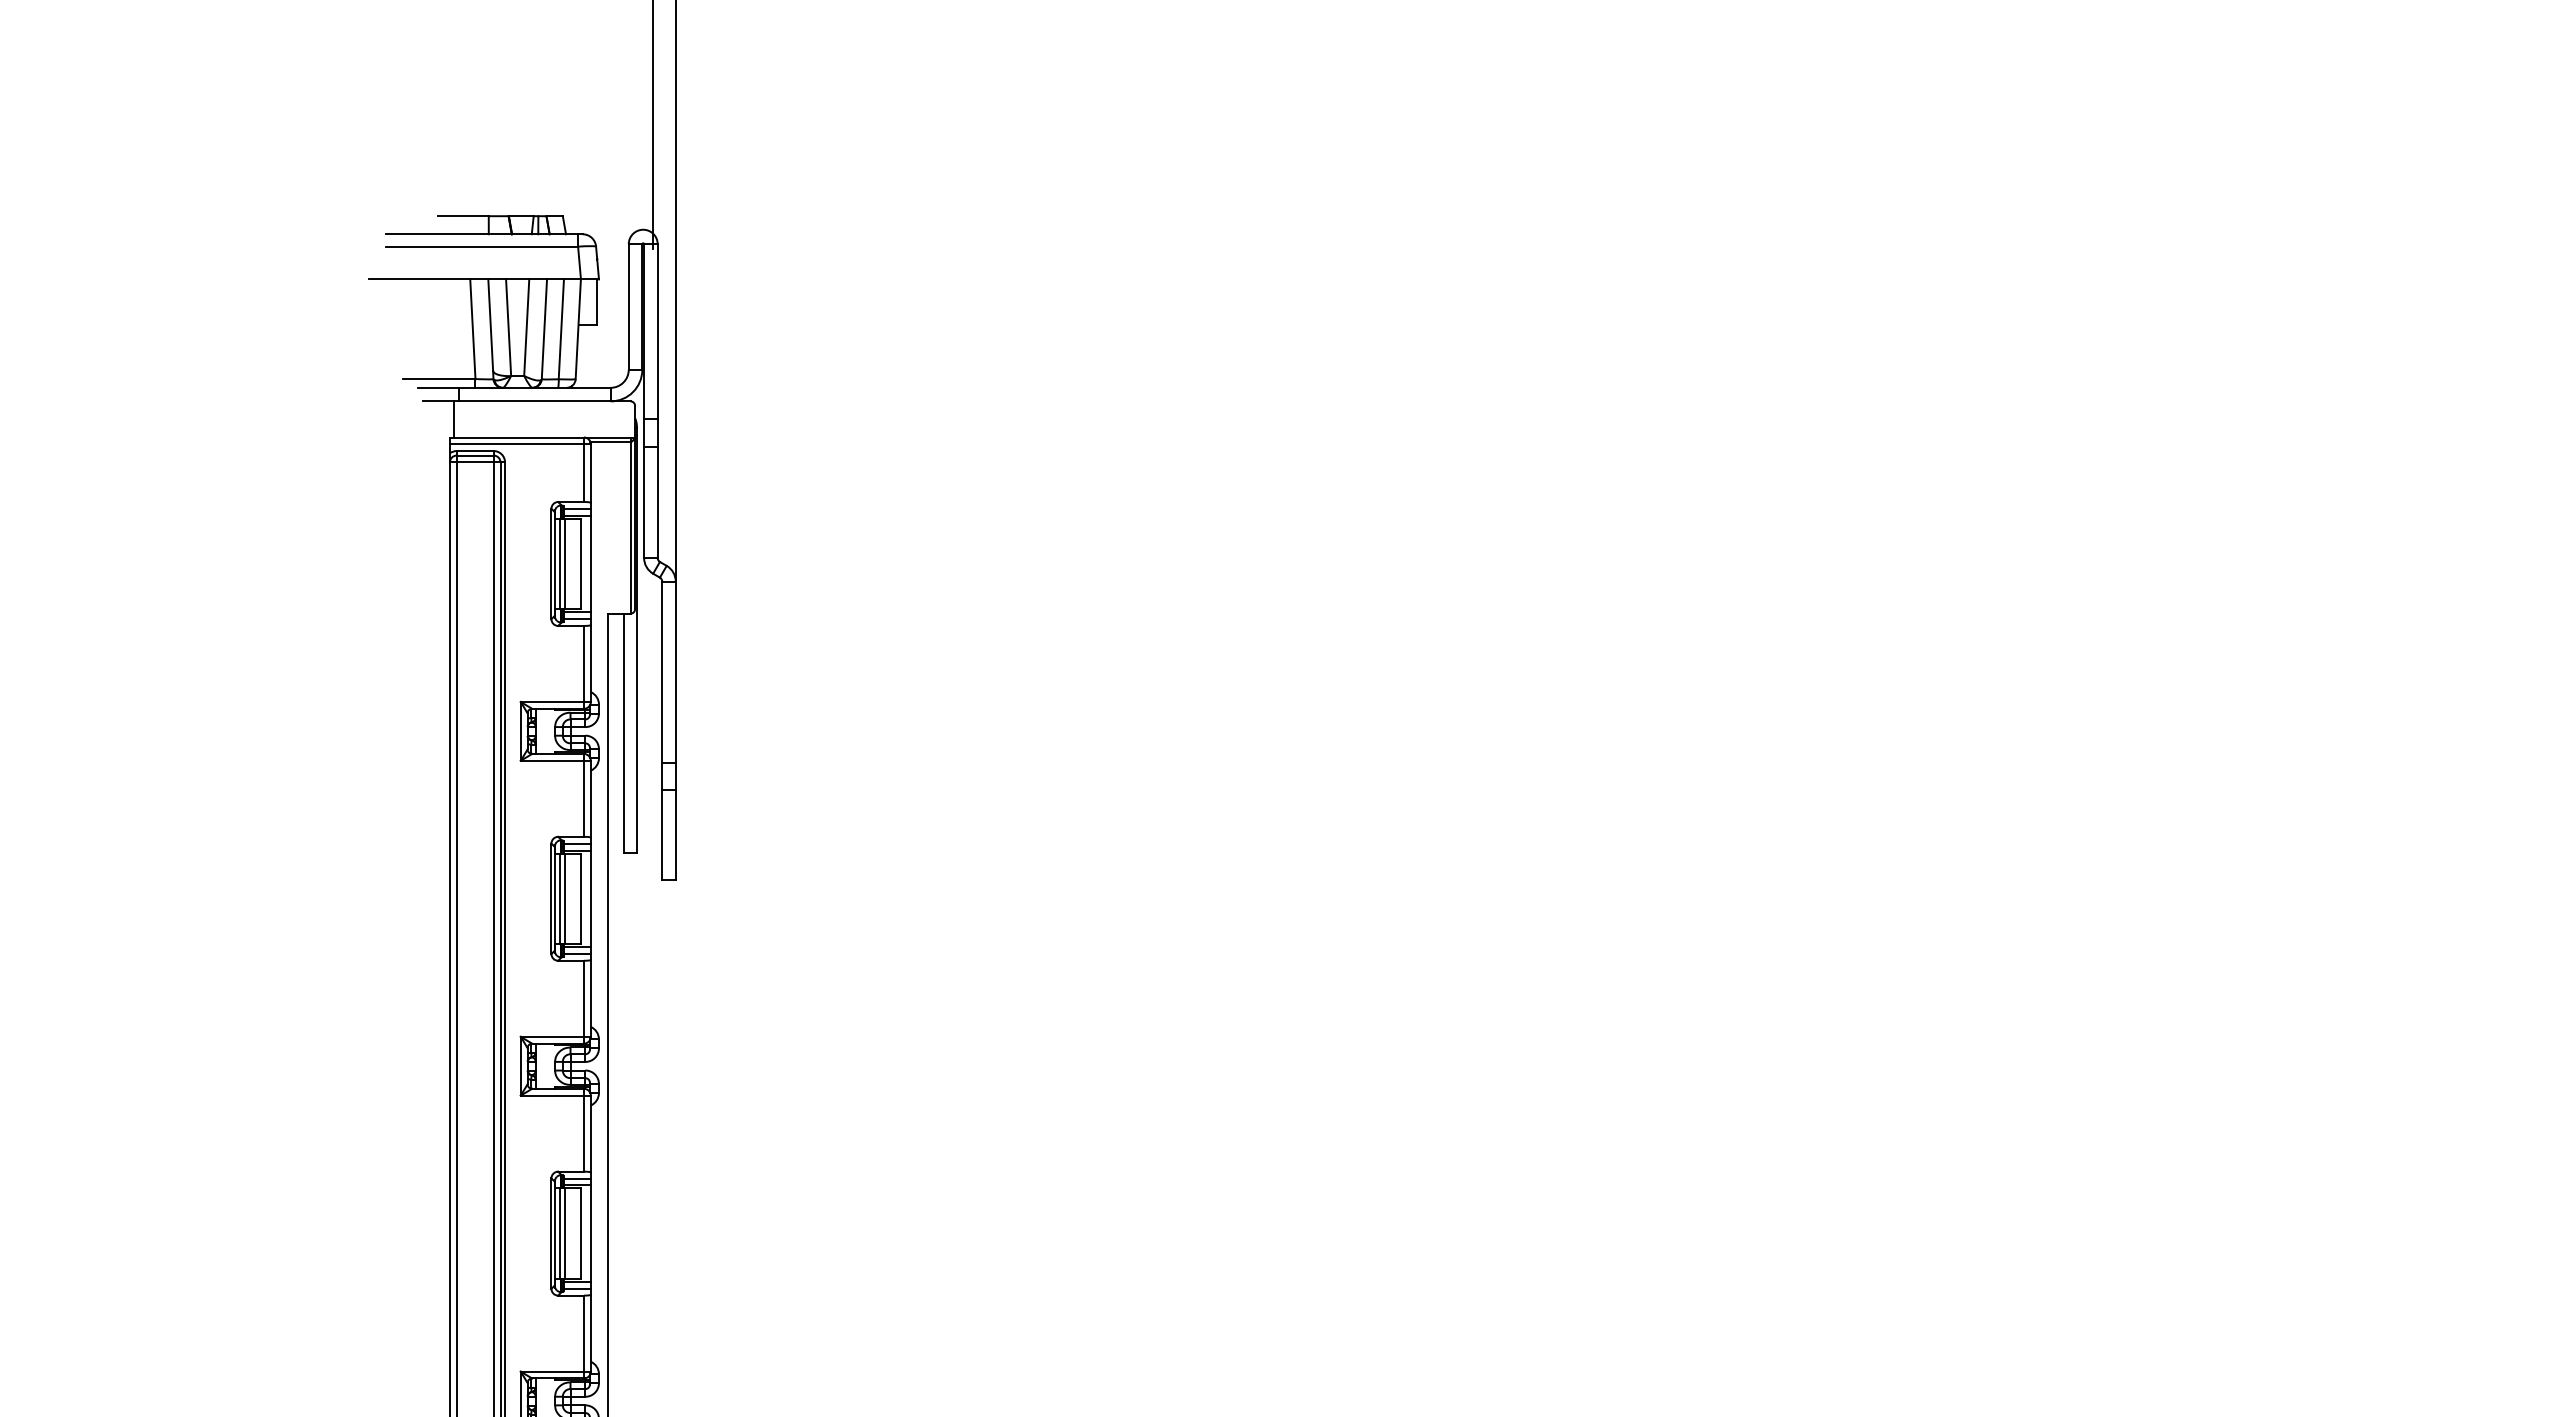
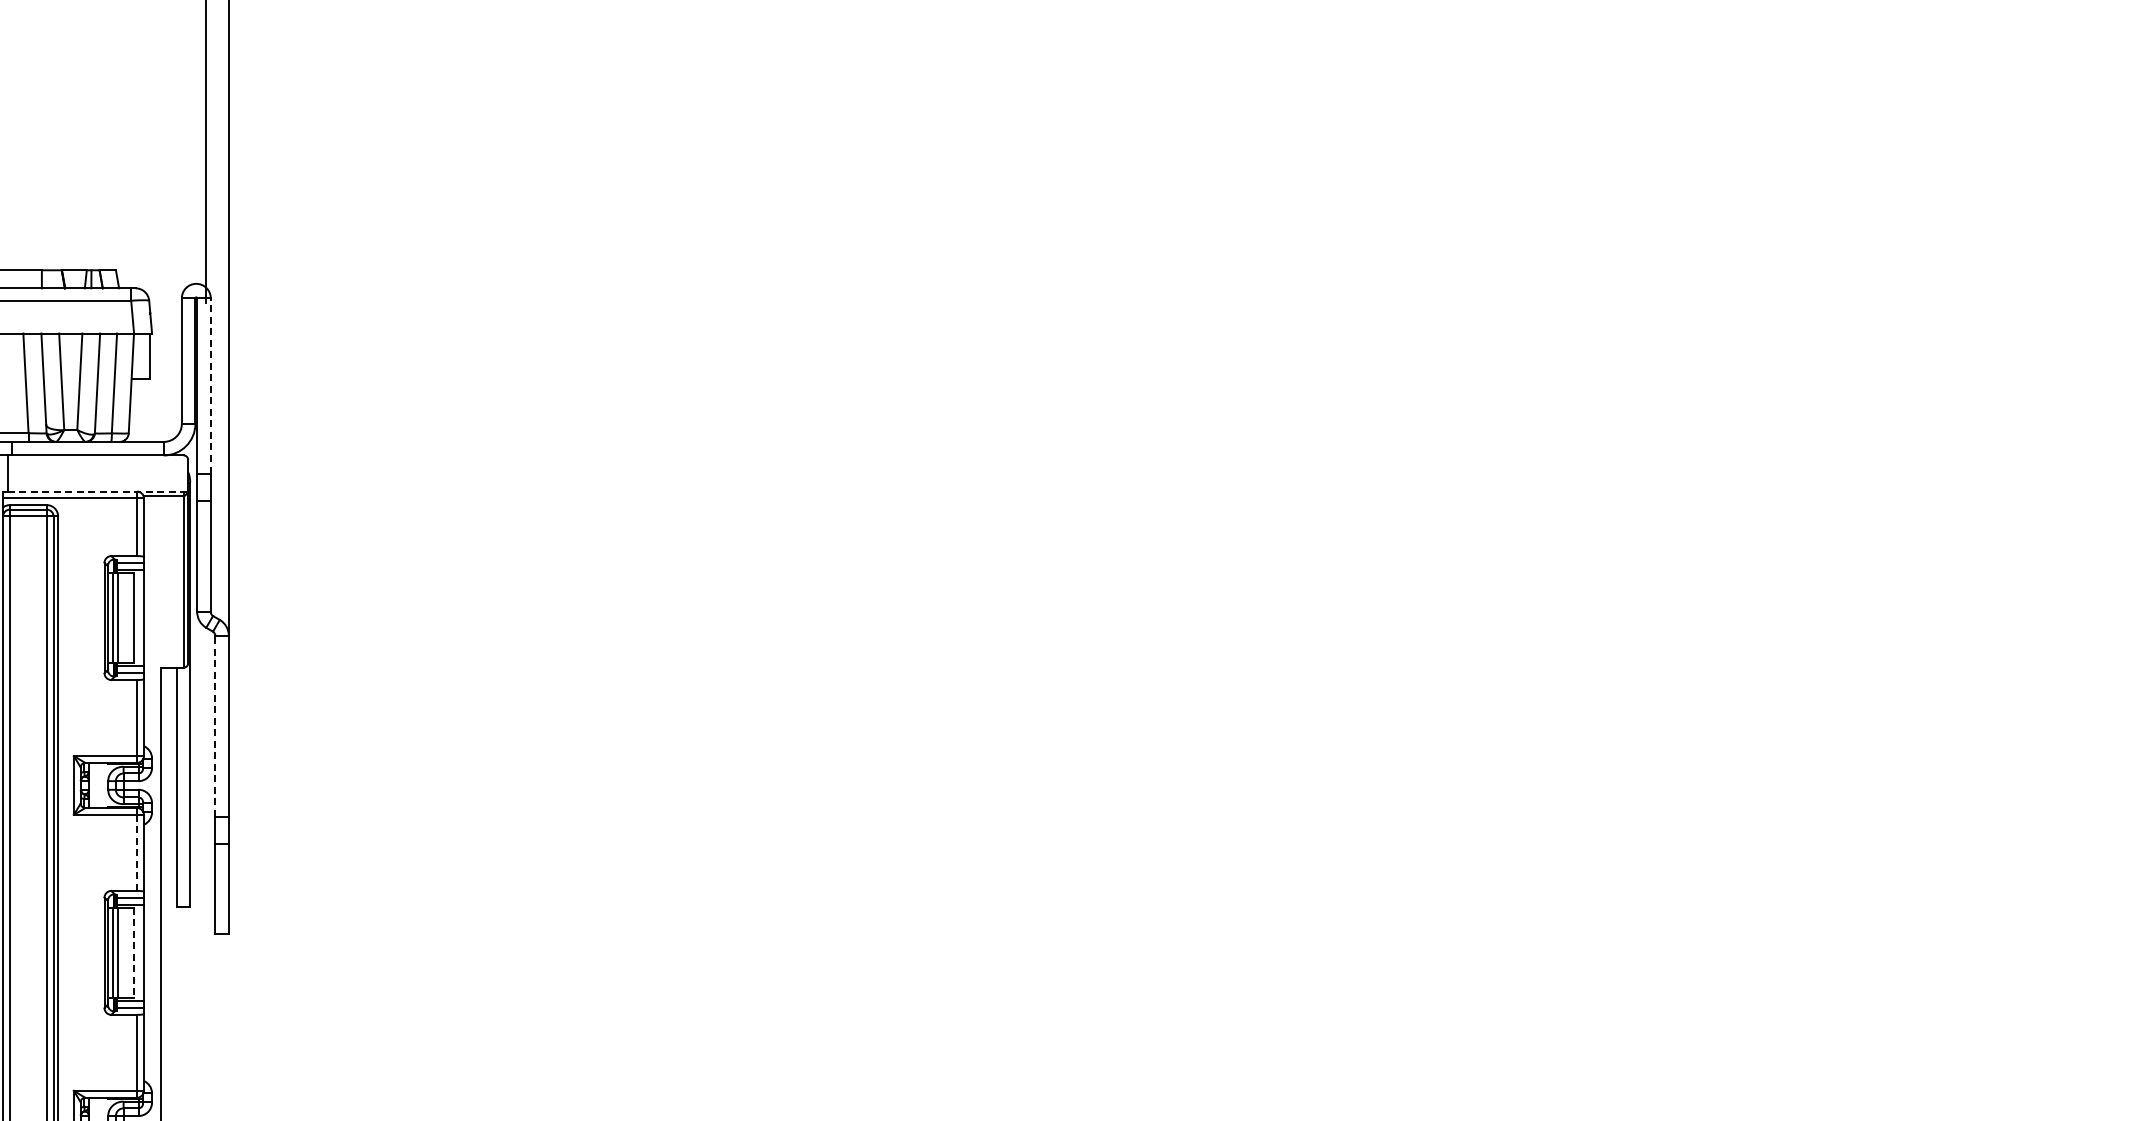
line: (657, 331) -> (210, 385), solid -> dashed
line: (545, 437) -> (98, 491), solid -> dashed
line: (662, 672) -> (215, 726), solid -> dashed
line: (584, 798) -> (137, 852), solid -> dashed
line: (580, 899) -> (133, 953), solid -> dashed

